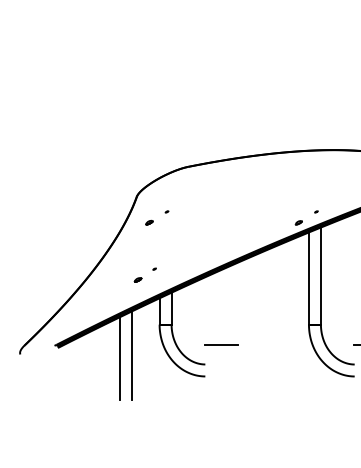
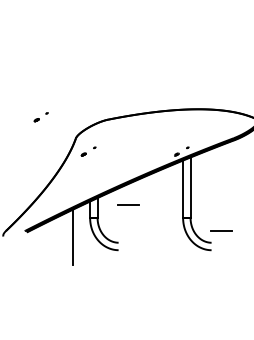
part: (144, 275) -> (40, 117), moved
line: (221, 344) -> (128, 204), moved
line: (120, 359) -> (65, 239), removed

